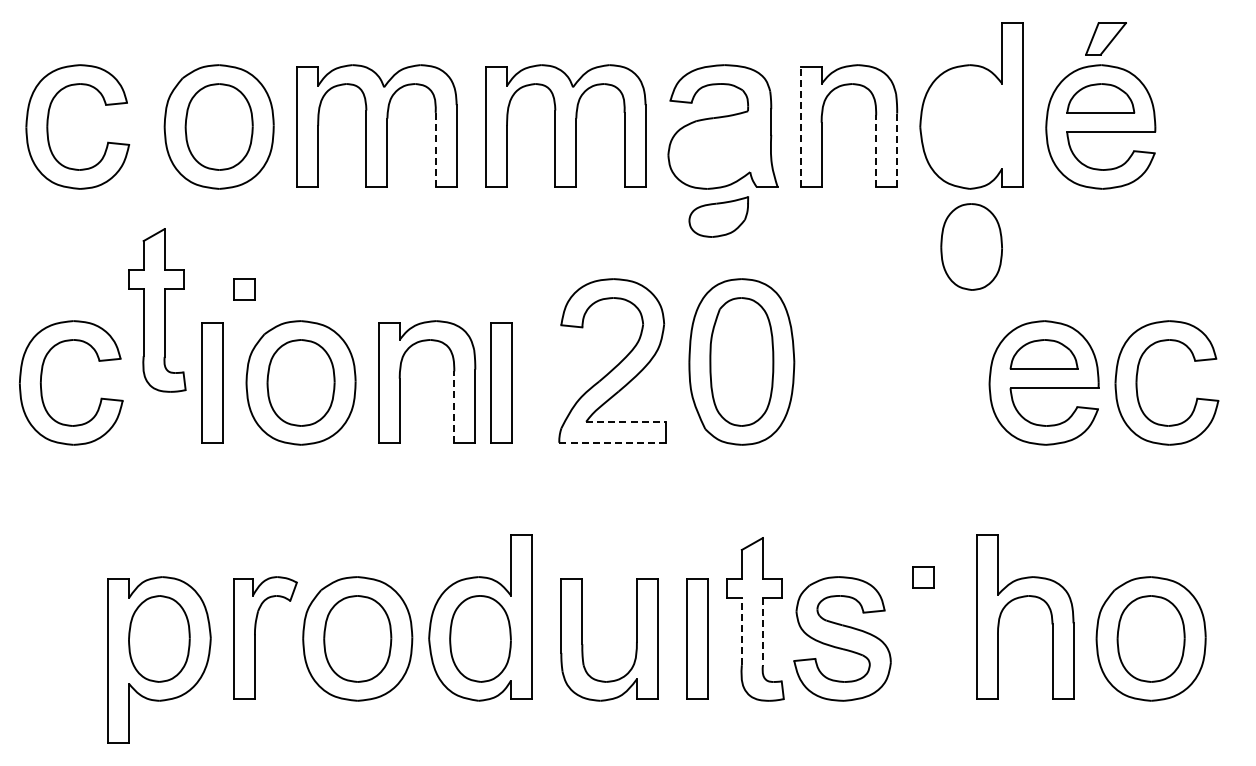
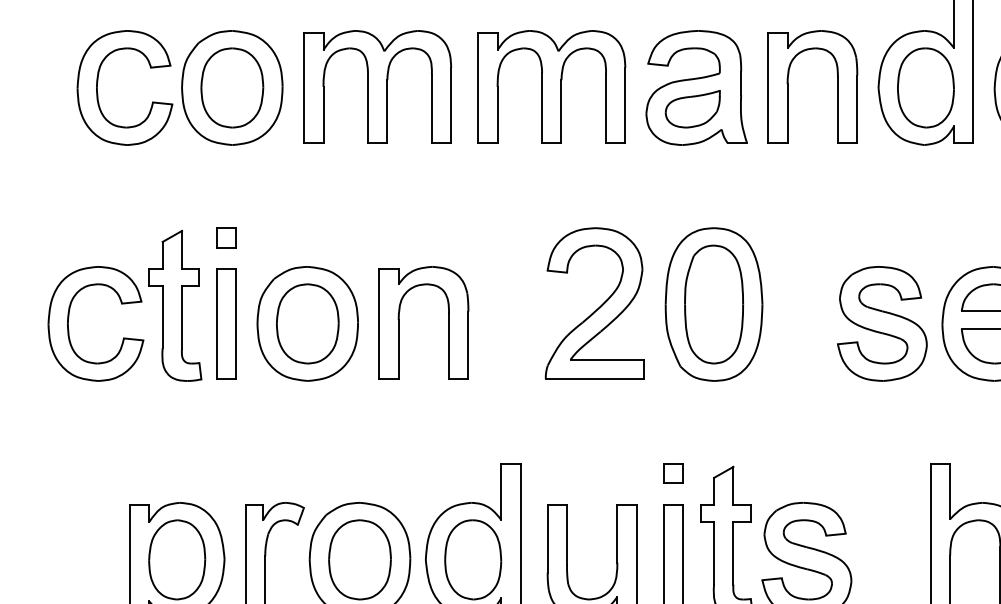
part: (48, 126) -> (97, 87), moved
line: (800, 127) -> (768, 88), dashed -> solid
line: (435, 149) -> (431, 108), dashed -> solid
line: (897, 150) -> (857, 109), dashed -> solid
line: (876, 151) -> (838, 110), dashed -> solid
part: (718, 216) -> (692, 108), moved
part: (971, 246) -> (925, 87), moved
part: (244, 289) -> (226, 237), moved
part: (157, 310) -> (175, 305), moved
part: (501, 382) -> (492, 323), removed
part: (924, 382) -> (882, 323), added
line: (454, 407) -> (449, 346), dashed -> solid
line: (626, 421) -> (607, 359), dashed -> solid
line: (612, 442) -> (594, 378), dashed -> solid
part: (923, 577) -> (673, 473), moved
line: (741, 631) -> (713, 553), dashed -> solid
line: (762, 631) -> (733, 553), dashed -> solid

